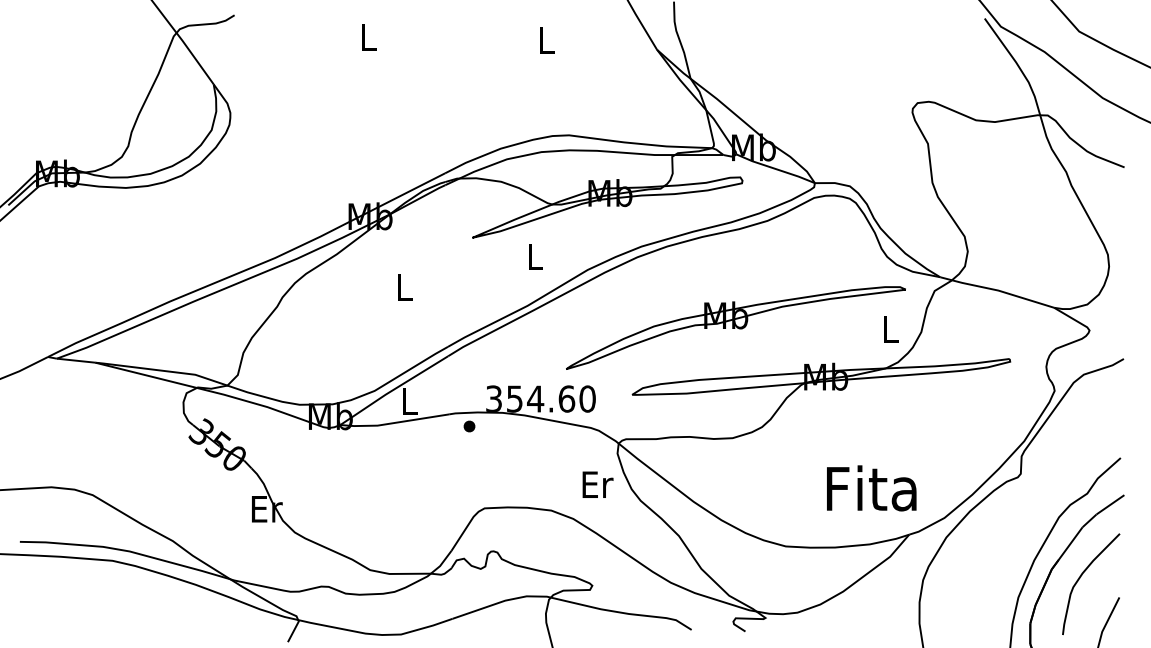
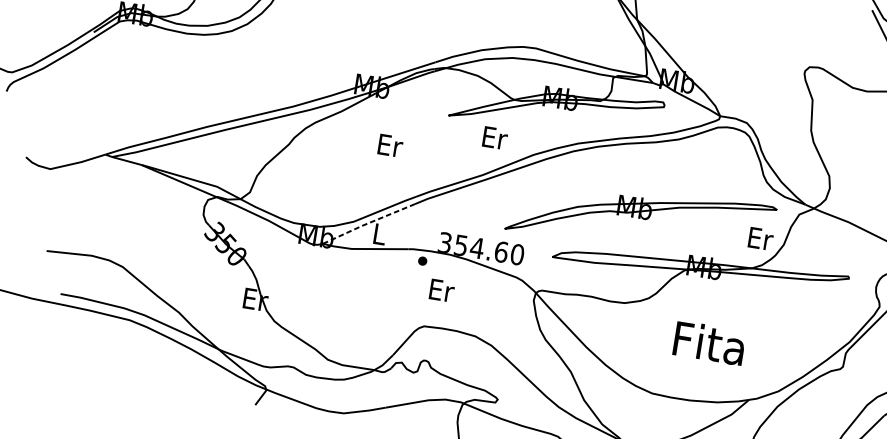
text: (535, 256) -> (495, 137), L -> Er
text: (405, 287) -> (390, 145), L -> Er
text: (891, 329) -> (761, 238), L -> Er
line: (393, 389) -> (368, 223), solid -> dashed
text: (597, 484) -> (441, 290), moved
text: (871, 488) -> (709, 343), moved

